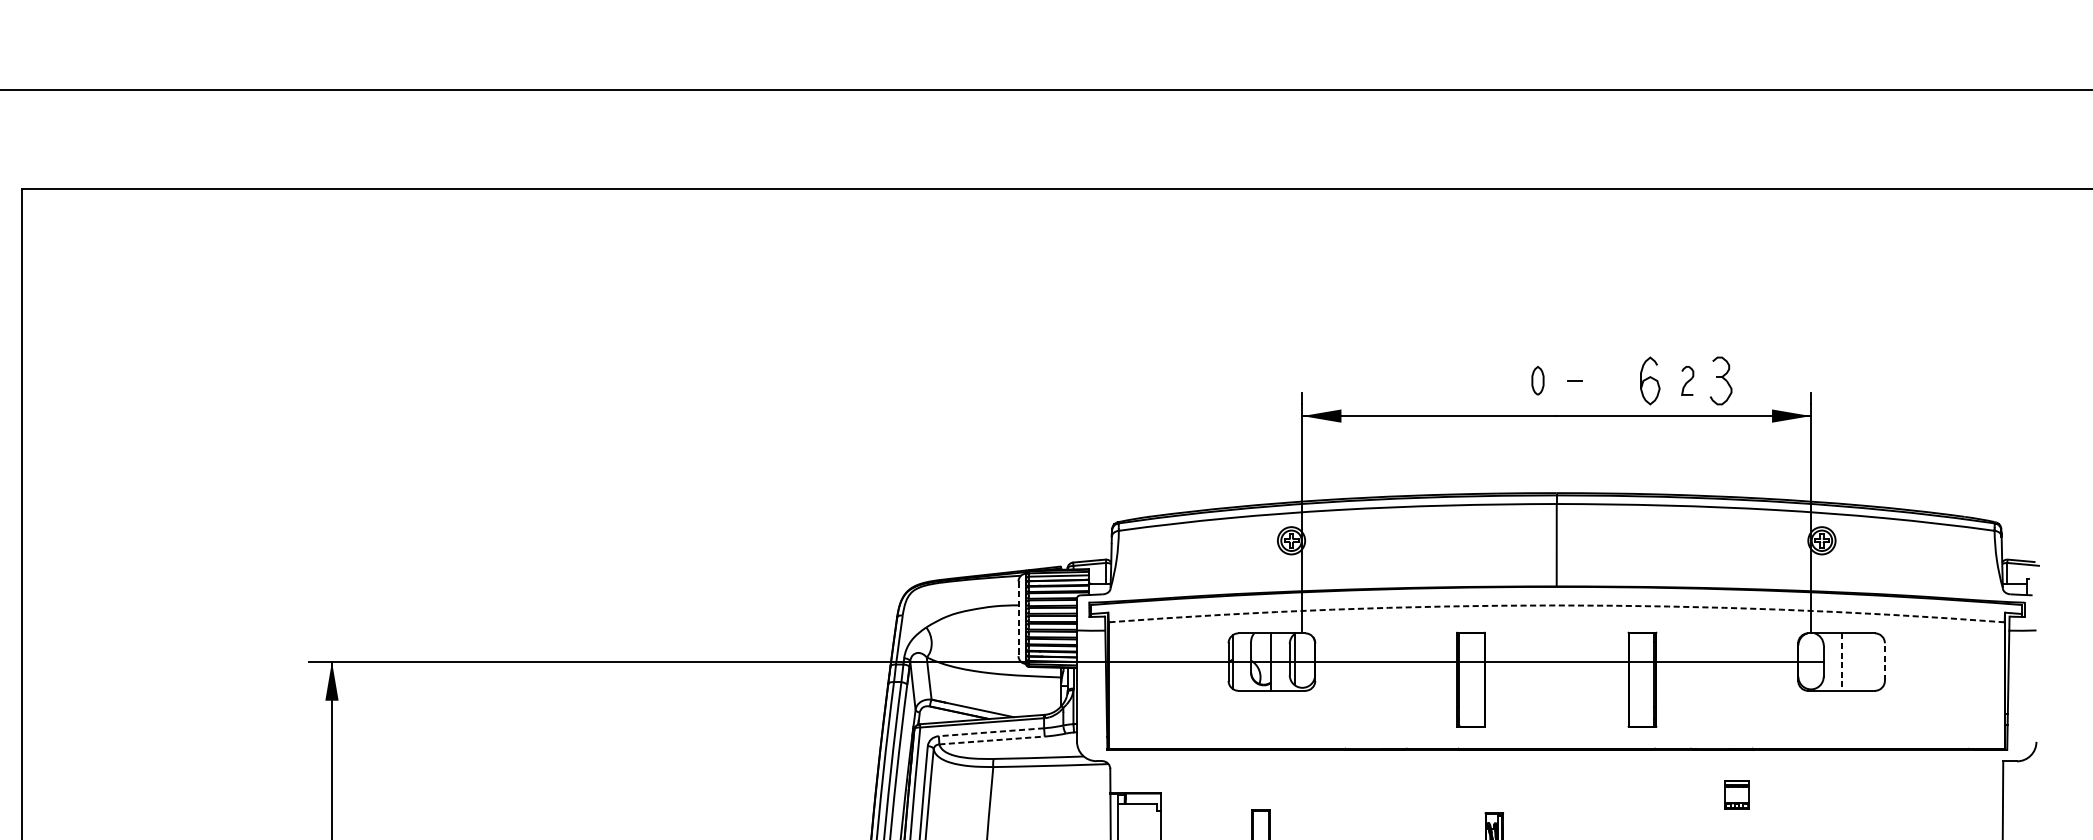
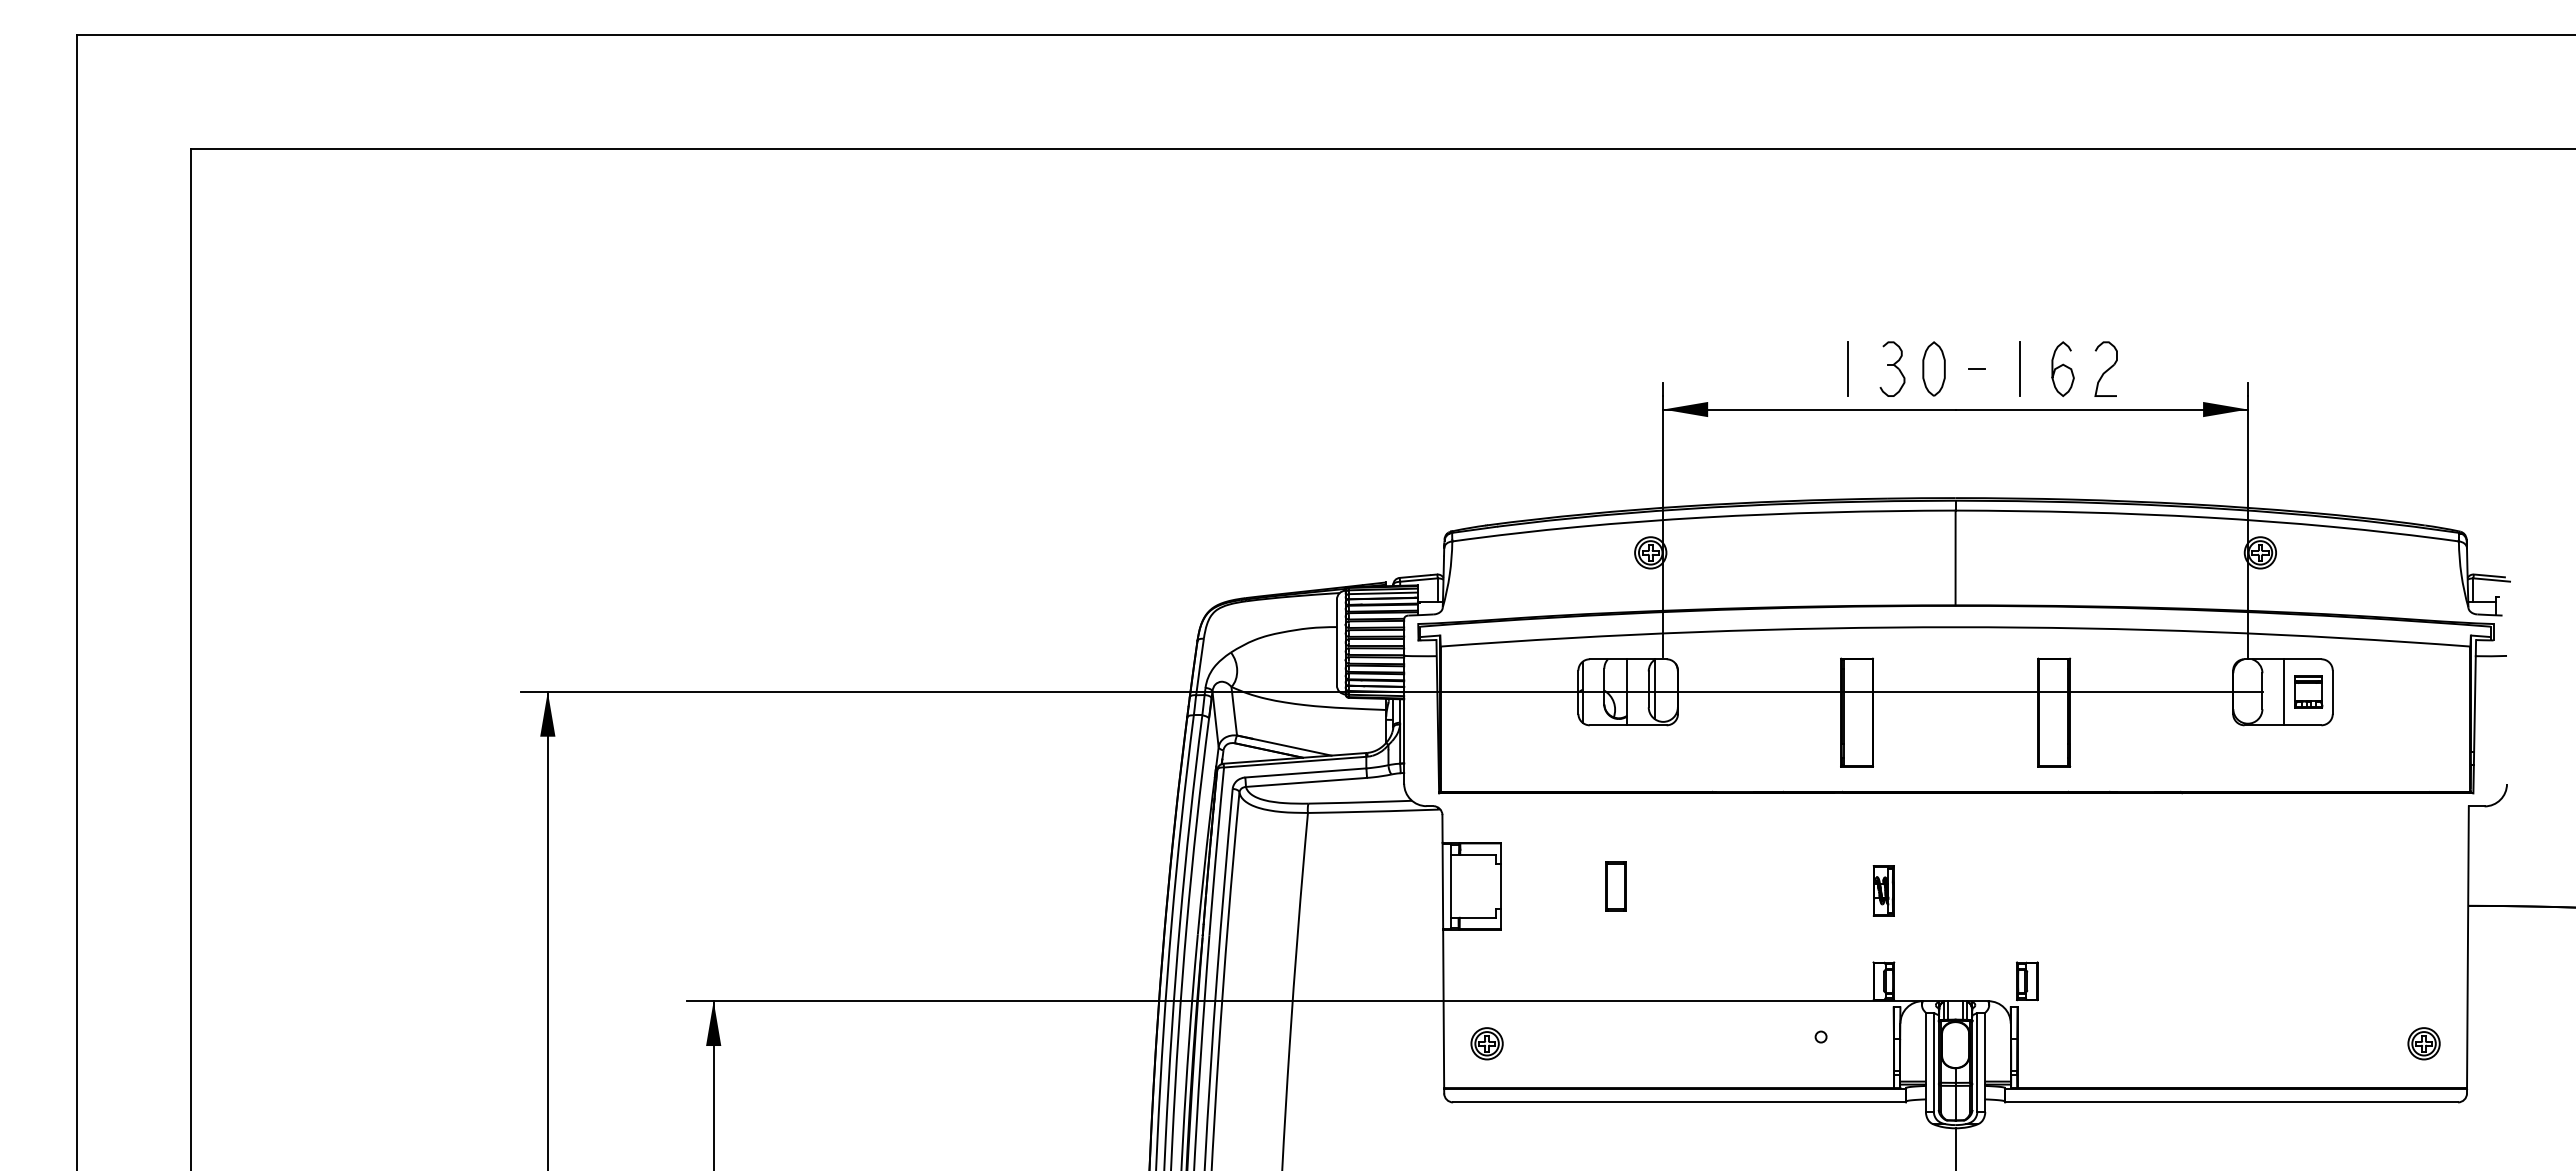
part: (1537, 380) -> (1933, 368), size x1.67
part: (1687, 380) -> (2105, 368), size x1.67
part: (1721, 380) -> (1892, 368), moved
line: (1462, 381) -> (1847, 369), added
line: (1613, 381) -> (2020, 369), added
arc: (1556, 605) -> (1955, 627), dashed -> solid
line: (1018, 618) -> (1336, 642), dashed -> solid
line: (1842, 662) -> (2283, 692), dashed -> solid
line: (1884, 662) -> (2332, 692), dashed -> solid
line: (991, 731) -> (1305, 772), dashed -> solid
line: (992, 740) -> (1306, 782), dashed -> solid
part: (1736, 794) -> (2308, 691), moved

